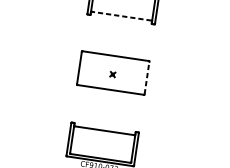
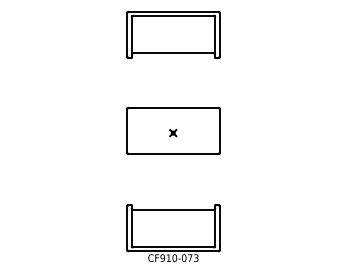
line: (121, 16) -> (173, 53), dashed -> solid
line: (147, 77) -> (219, 130), dashed -> solid

